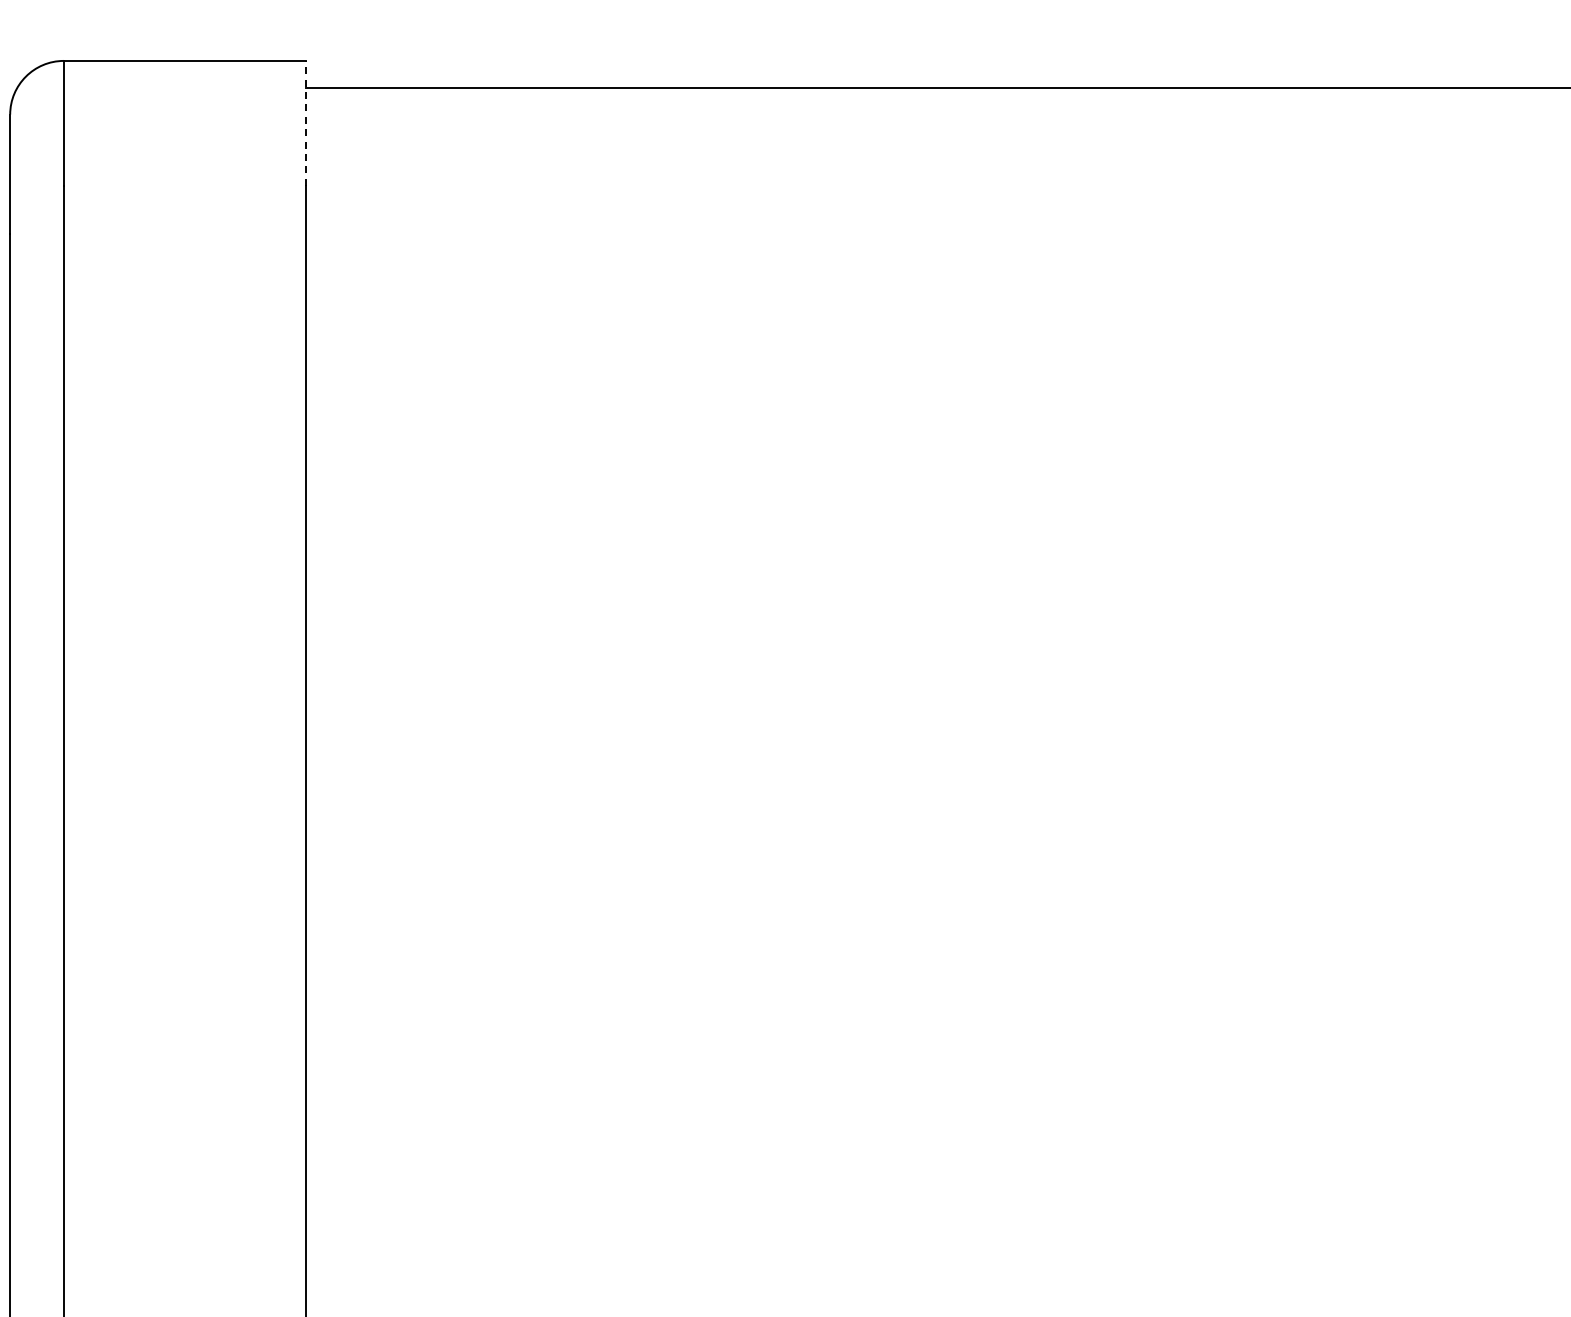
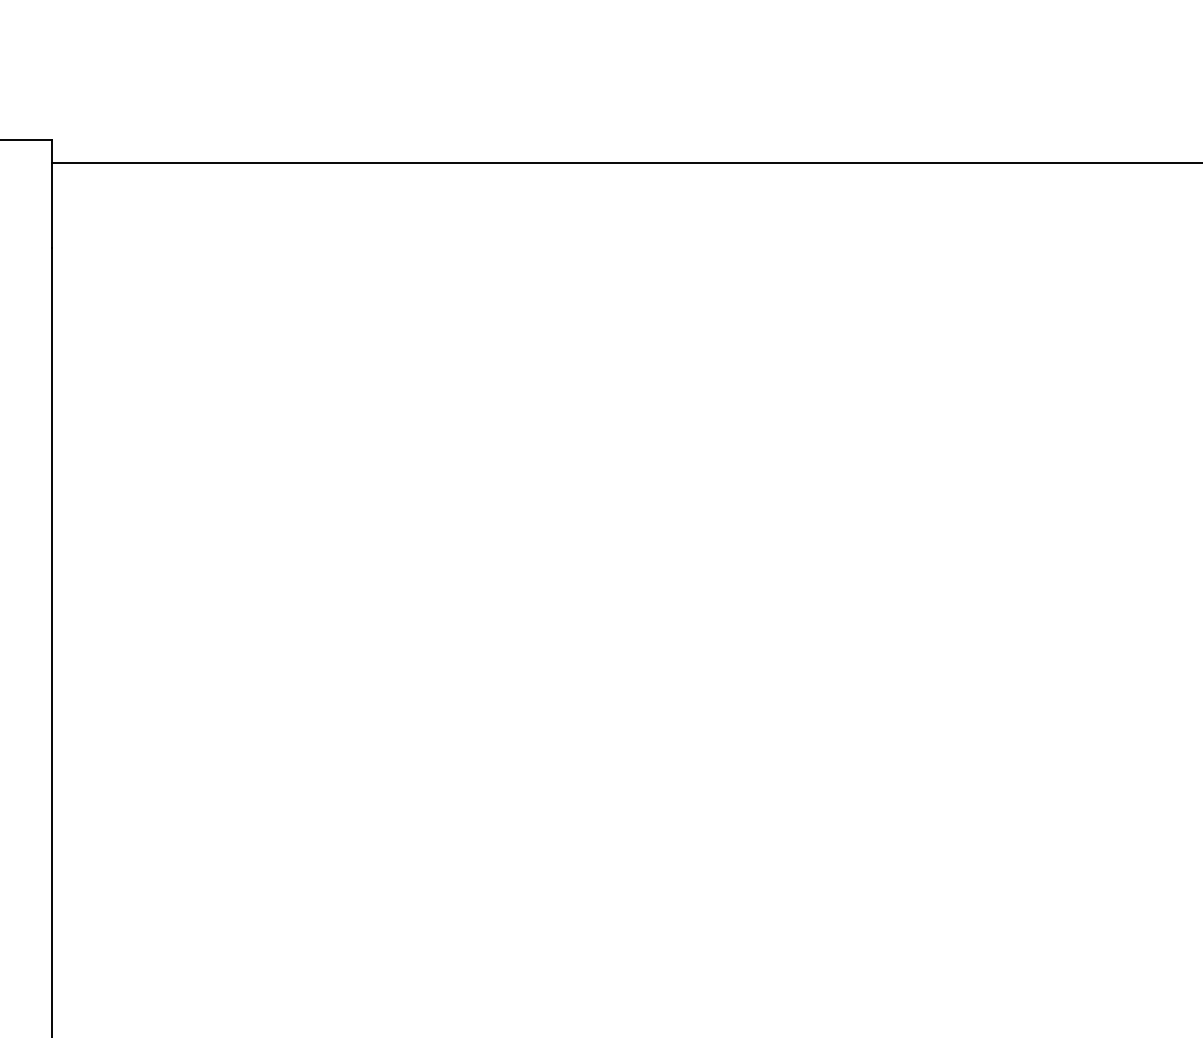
line: (305, 122) -> (51, 193), dashed -> solid

